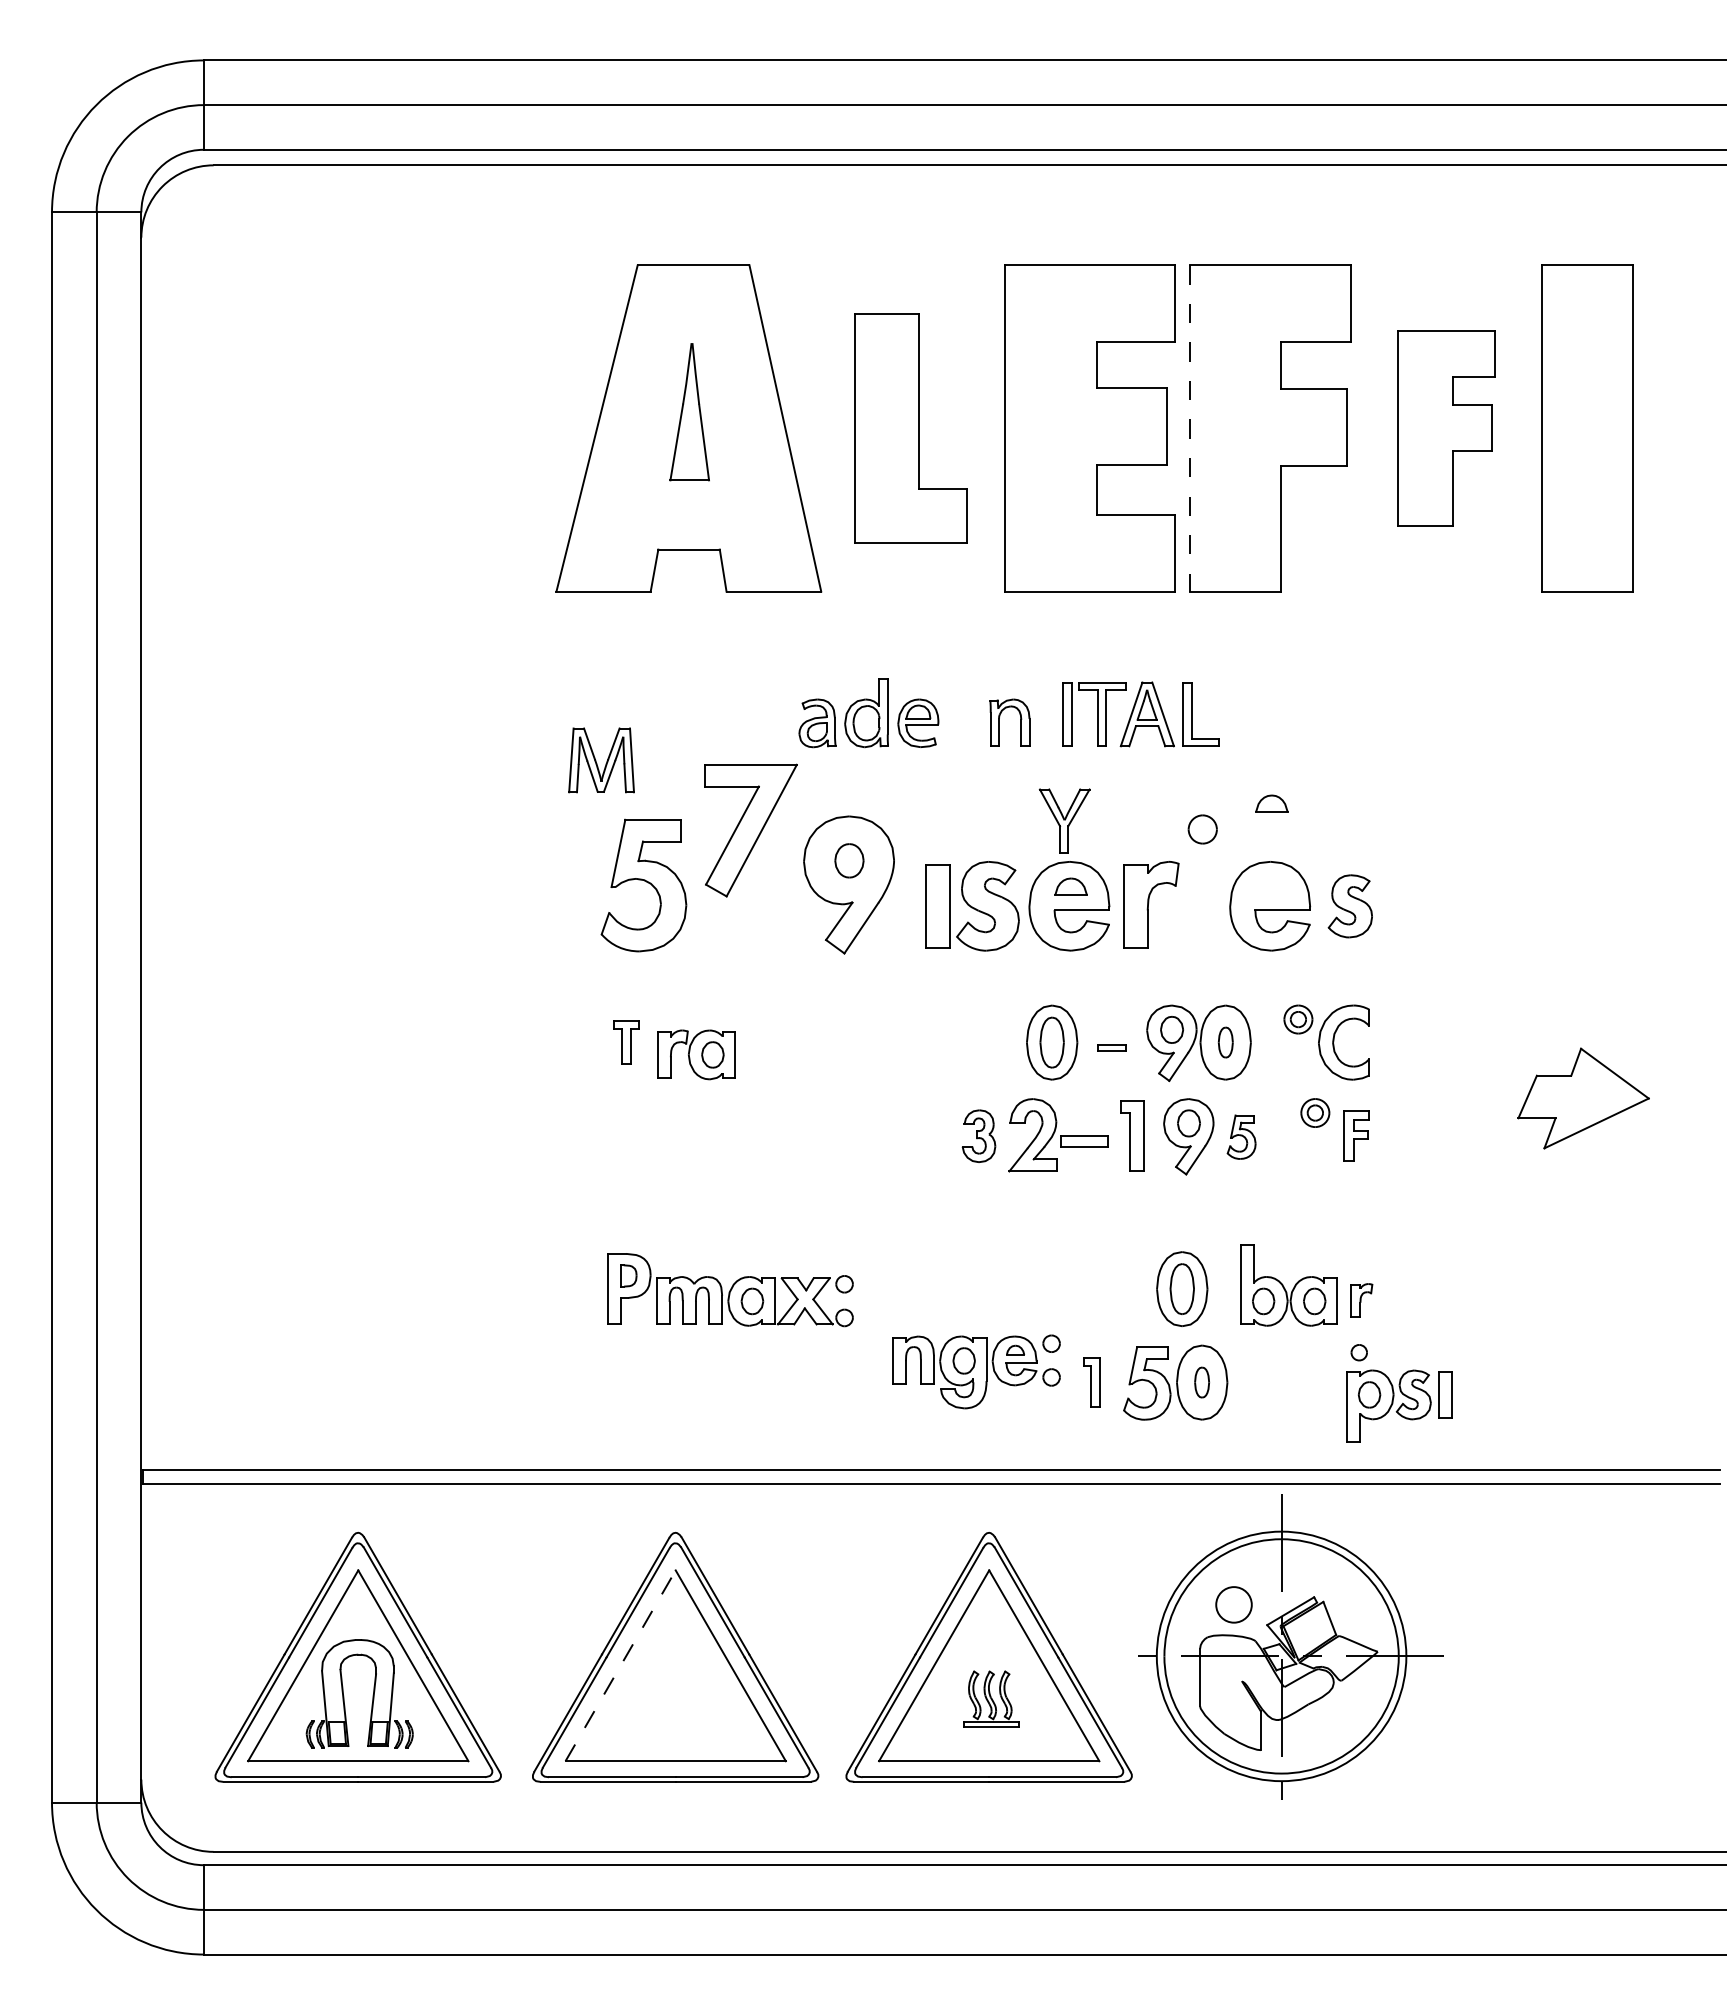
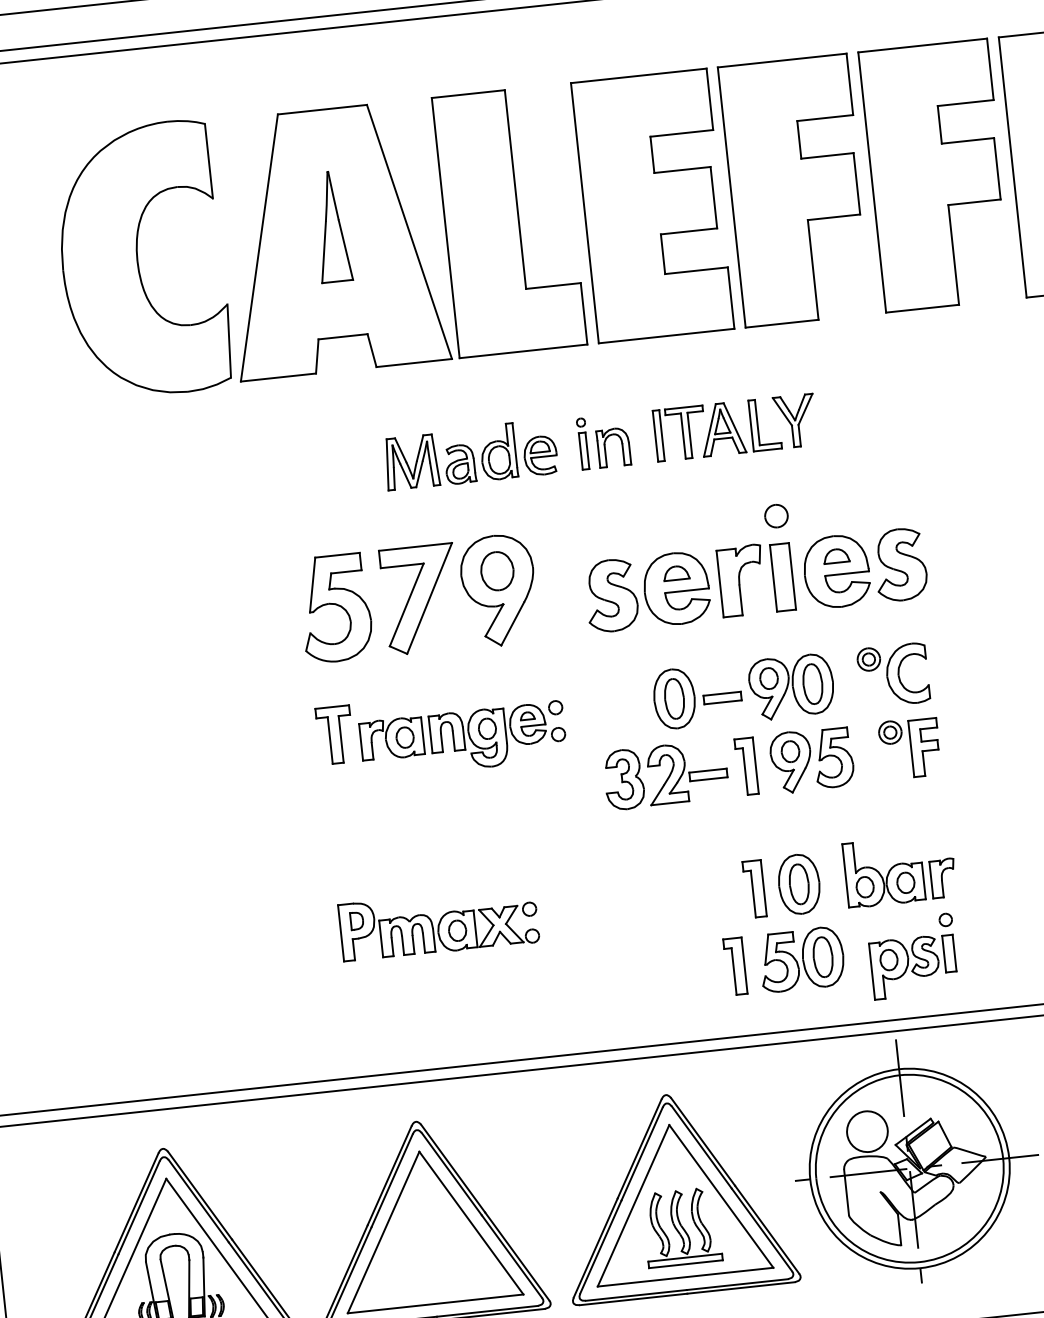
part: (449, 428) -> (141, 260), added
part: (910, 428) -> (509, 221), size x1.43
line: (1189, 428) -> (731, 197), dashed -> solid
part: (1446, 428) -> (936, 175), size x1.67
part: (972, 713) -> (582, 443), added
part: (601, 760) -> (411, 462), moved
part: (1271, 803) -> (836, 555), moved
part: (1064, 820) -> (795, 420), moved
part: (750, 830) -> (420, 599), moved
part: (849, 860) -> (497, 570), size x1.43
part: (937, 906) -> (782, 577), moved
part: (1350, 906) -> (900, 564), size x1.43
part: (626, 1042) -> (335, 735), size x1.67
part: (1225, 1042) -> (812, 684), size x1.67
part: (1111, 1047) -> (722, 697), size x1.67
part: (1356, 1135) -> (925, 747), size x1.43
part: (978, 1136) -> (623, 780), size x1.43
part: (1241, 1137) -> (833, 758), size x1.67
part: (1126, 1288) -> (754, 888), added
part: (1361, 1300) -> (943, 878), size x1.43
part: (976, 1371) -> (498, 736), moved
part: (1092, 1382) -> (735, 966), size x1.43
part: (1201, 1382) -> (822, 957), size x1.67
part: (1399, 1405) -> (913, 965), moved
circle: (1233, 1604) -> (866, 1131), size x1.43
line: (620, 1665) -> (383, 1232), dashed -> solid
part: (991, 1698) -> (682, 1226), size x1.67

